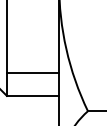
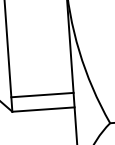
line: (32, 72) -> (41, 94), moved

